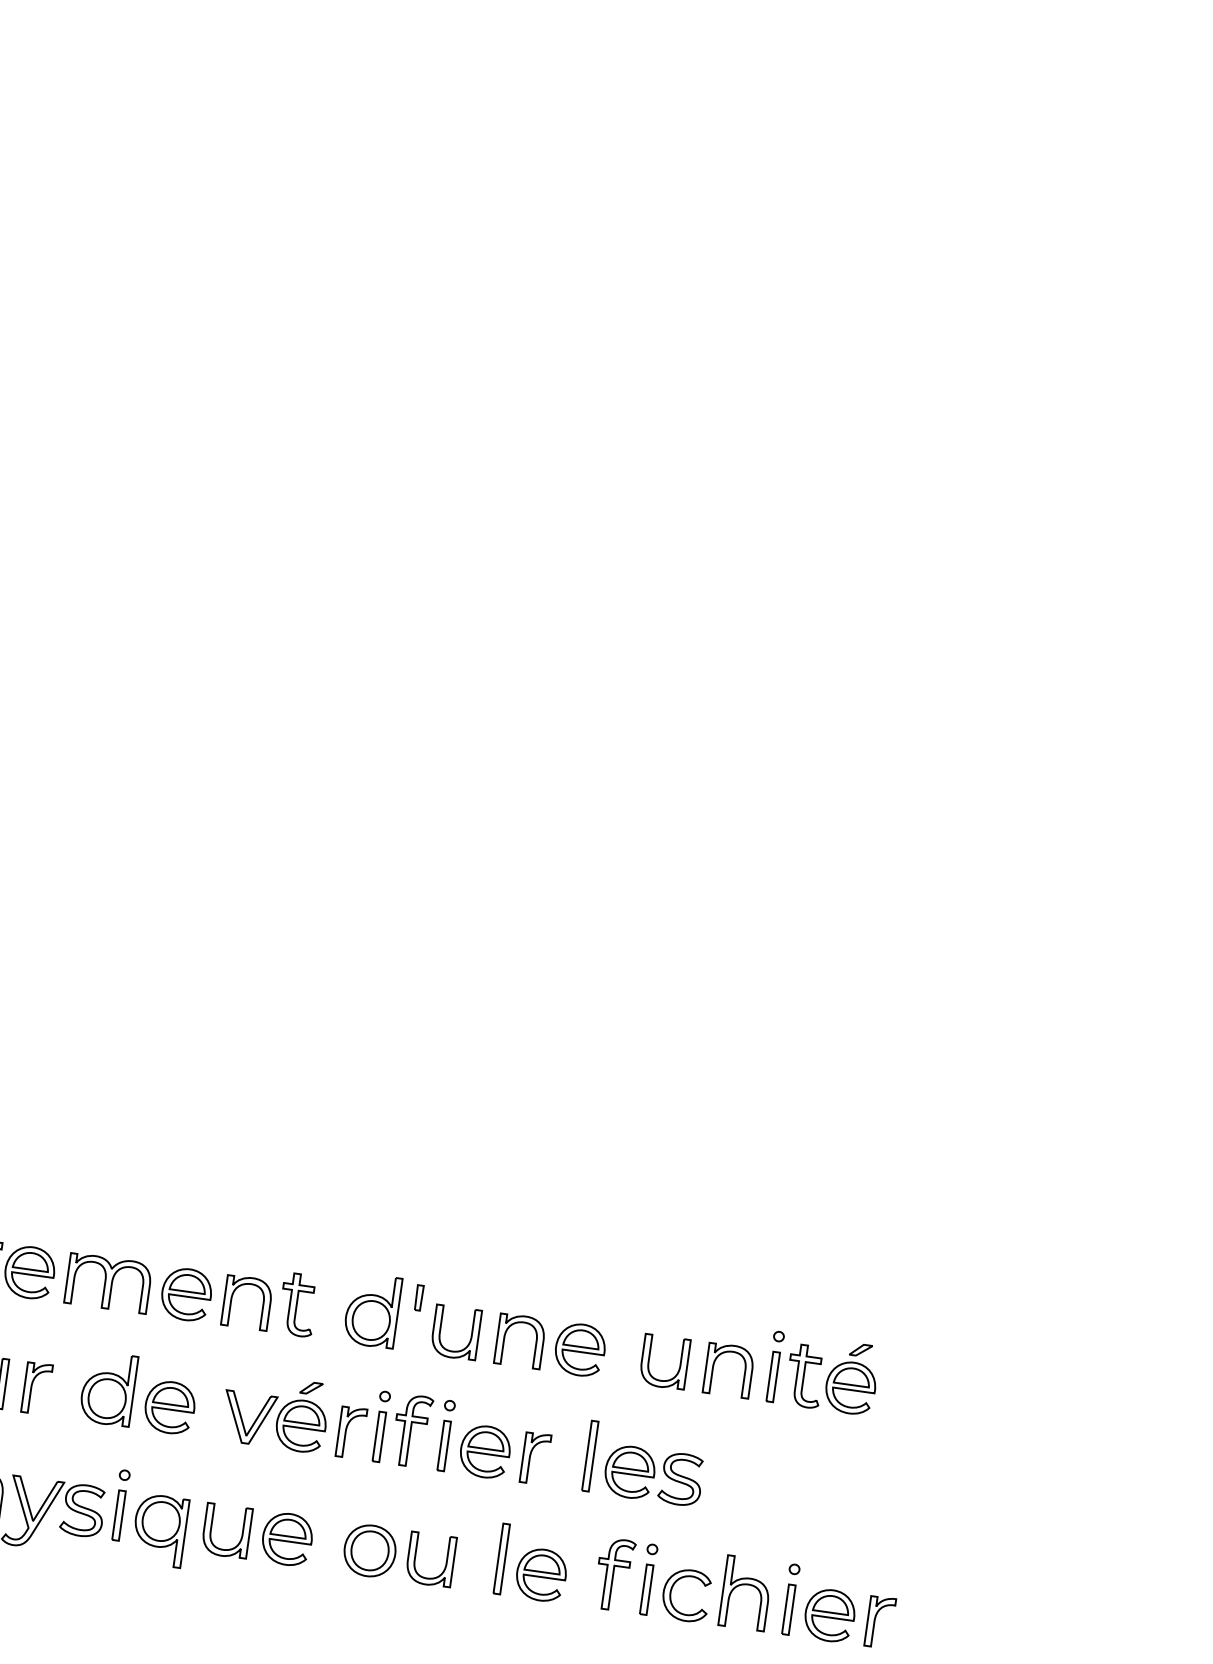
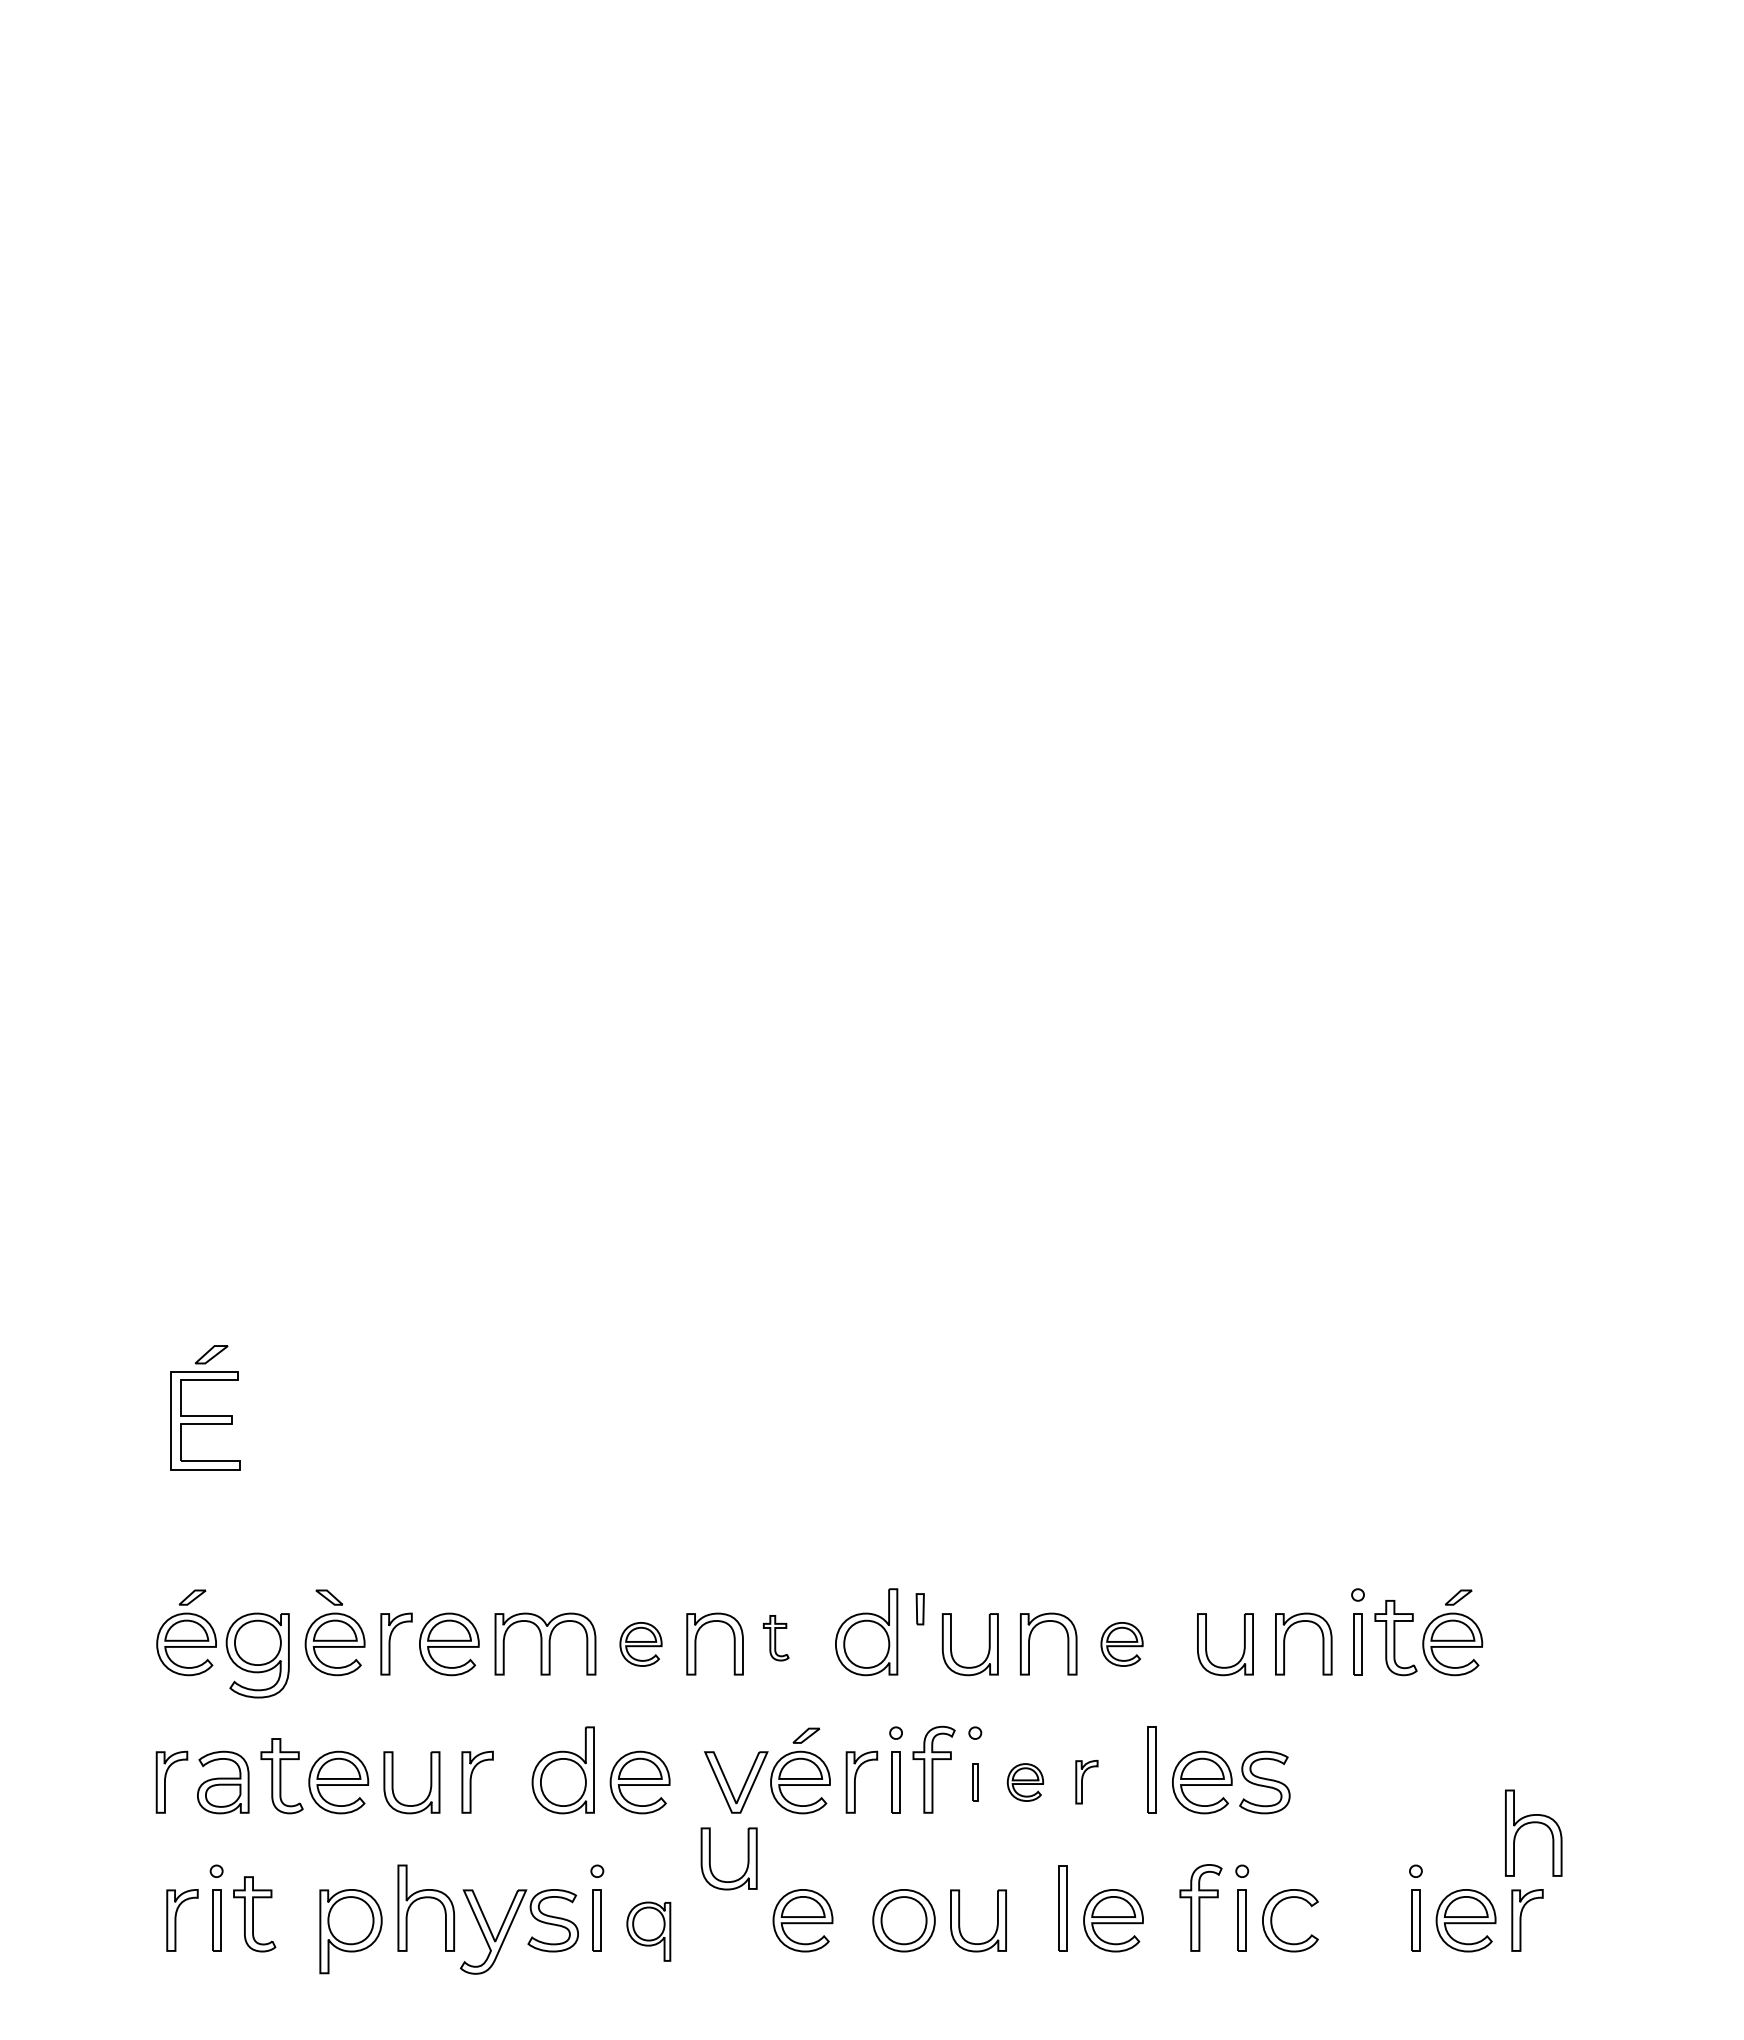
part: (186, 1294) -> (640, 1644), size x0.7
part: (297, 1305) -> (775, 1638), size x0.6
part: (579, 1349) -> (1121, 1644), size x0.7
part: (443, 1445) -> (974, 1782), size x0.6
part: (485, 1451) -> (1025, 1782), size x0.6
part: (535, 1458) -> (1086, 1781), size x0.7
part: (211, 1528) -> (710, 1858), moved
part: (159, 1530) -> (648, 1931), size x0.7
part: (746, 1585) -> (1533, 1823), moved

